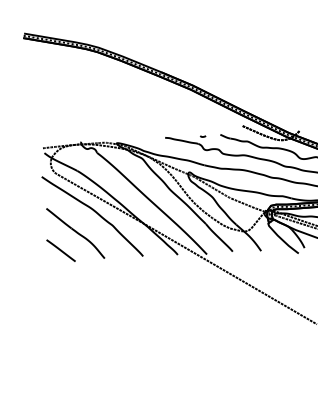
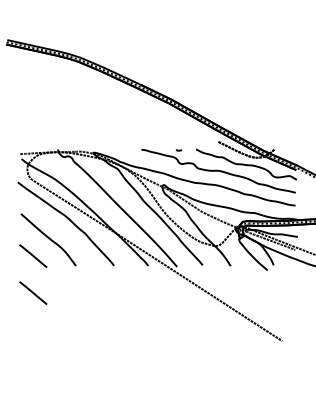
line: (63, 287) -> (33, 292), added

